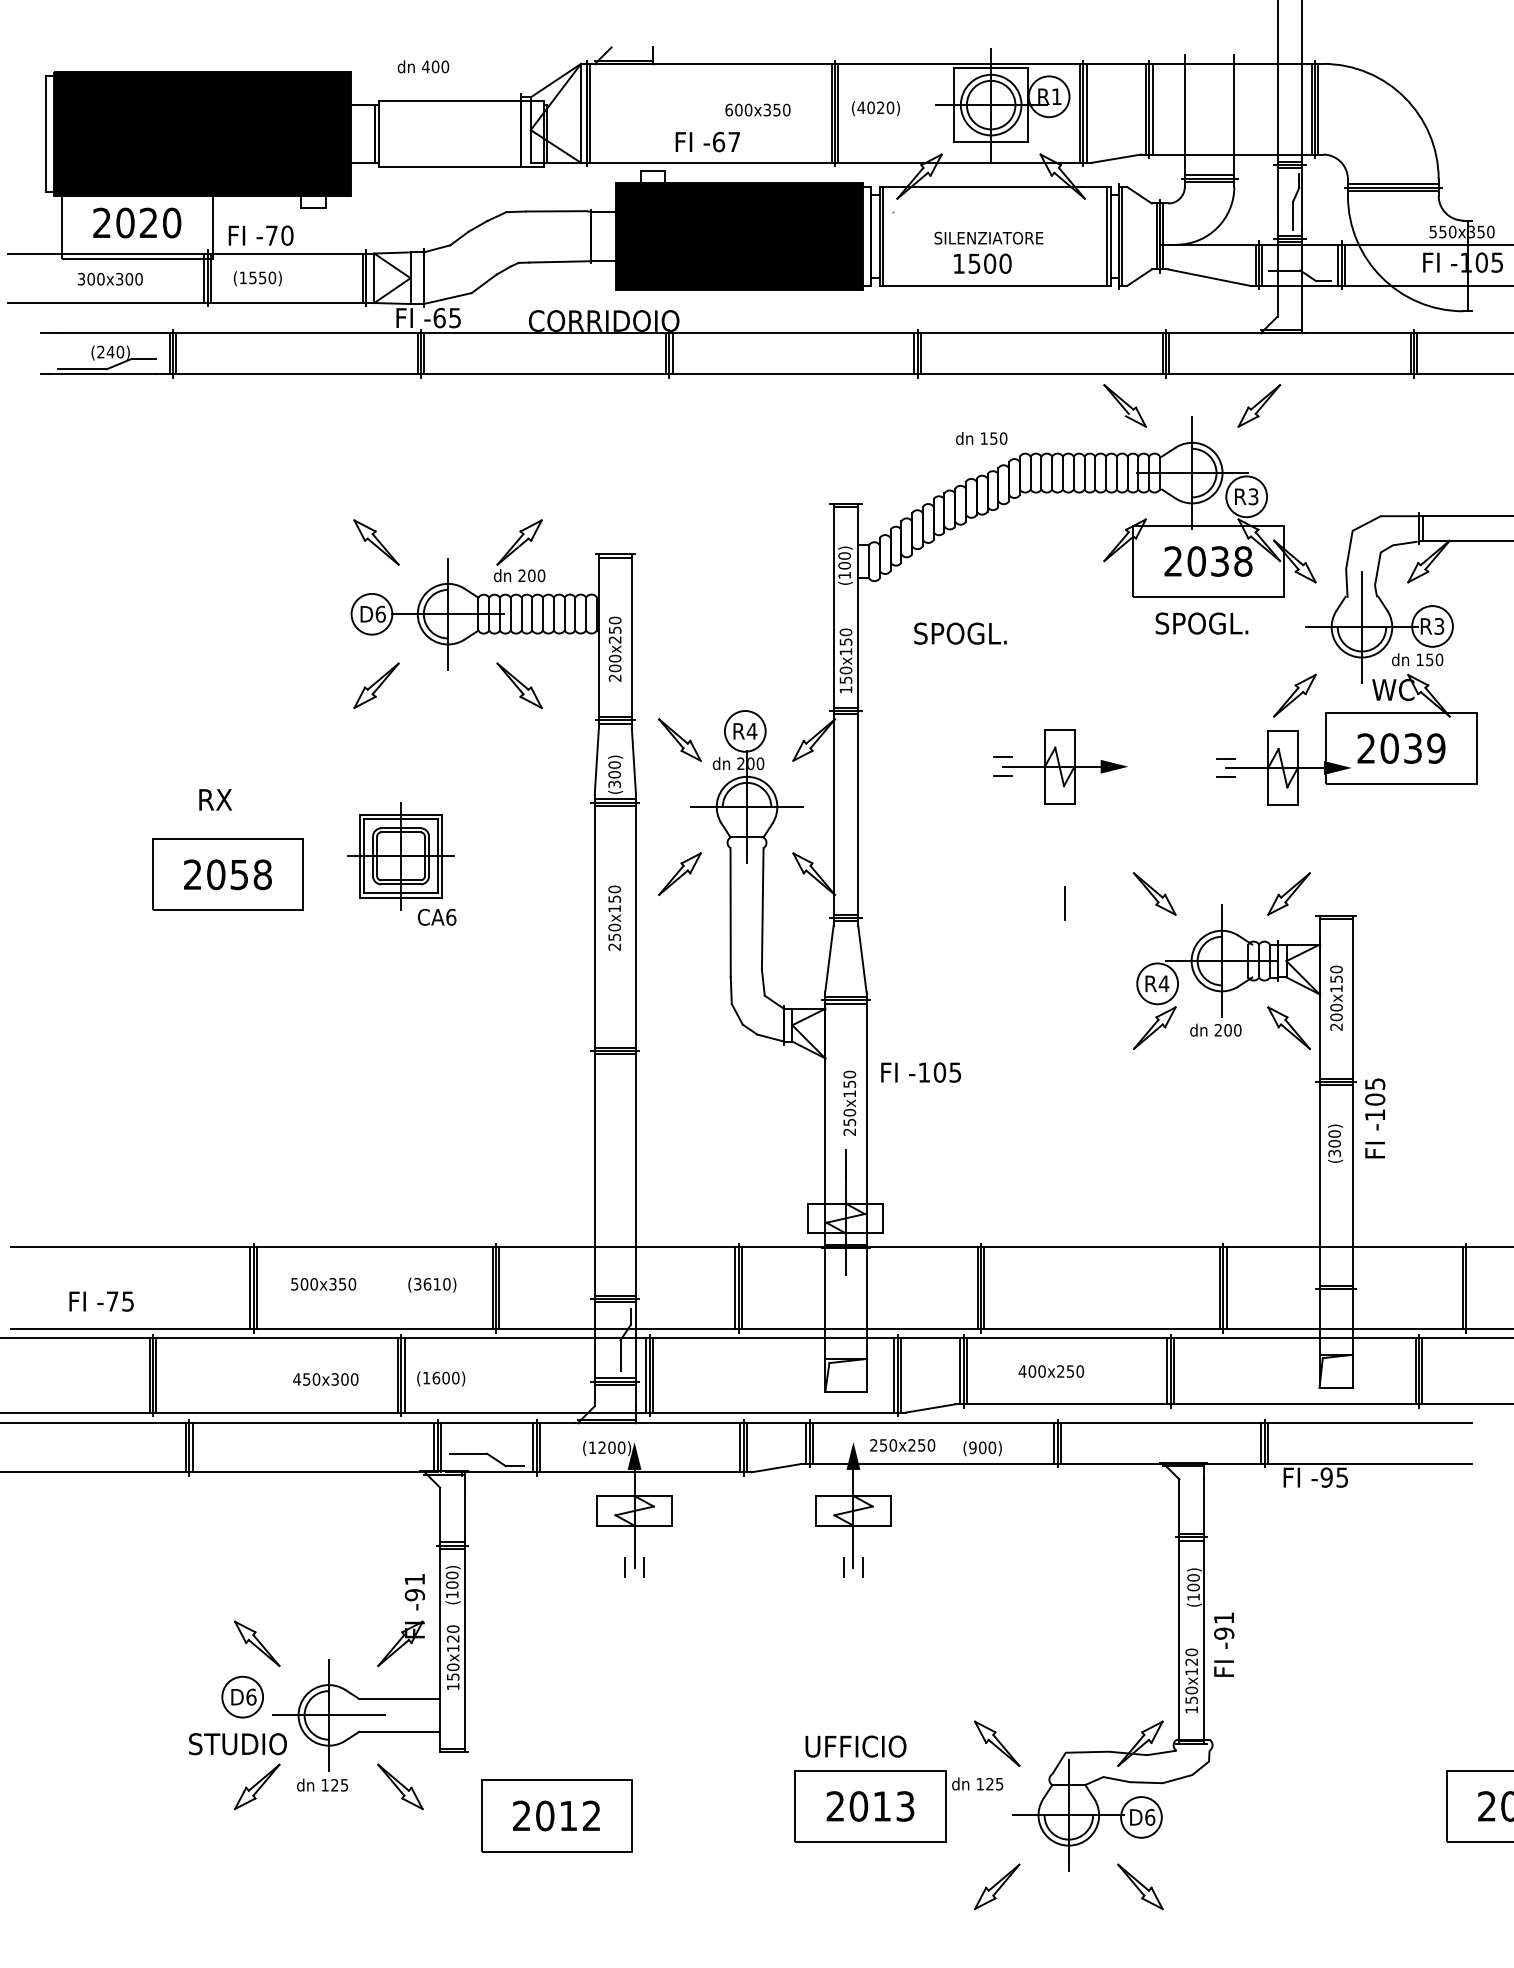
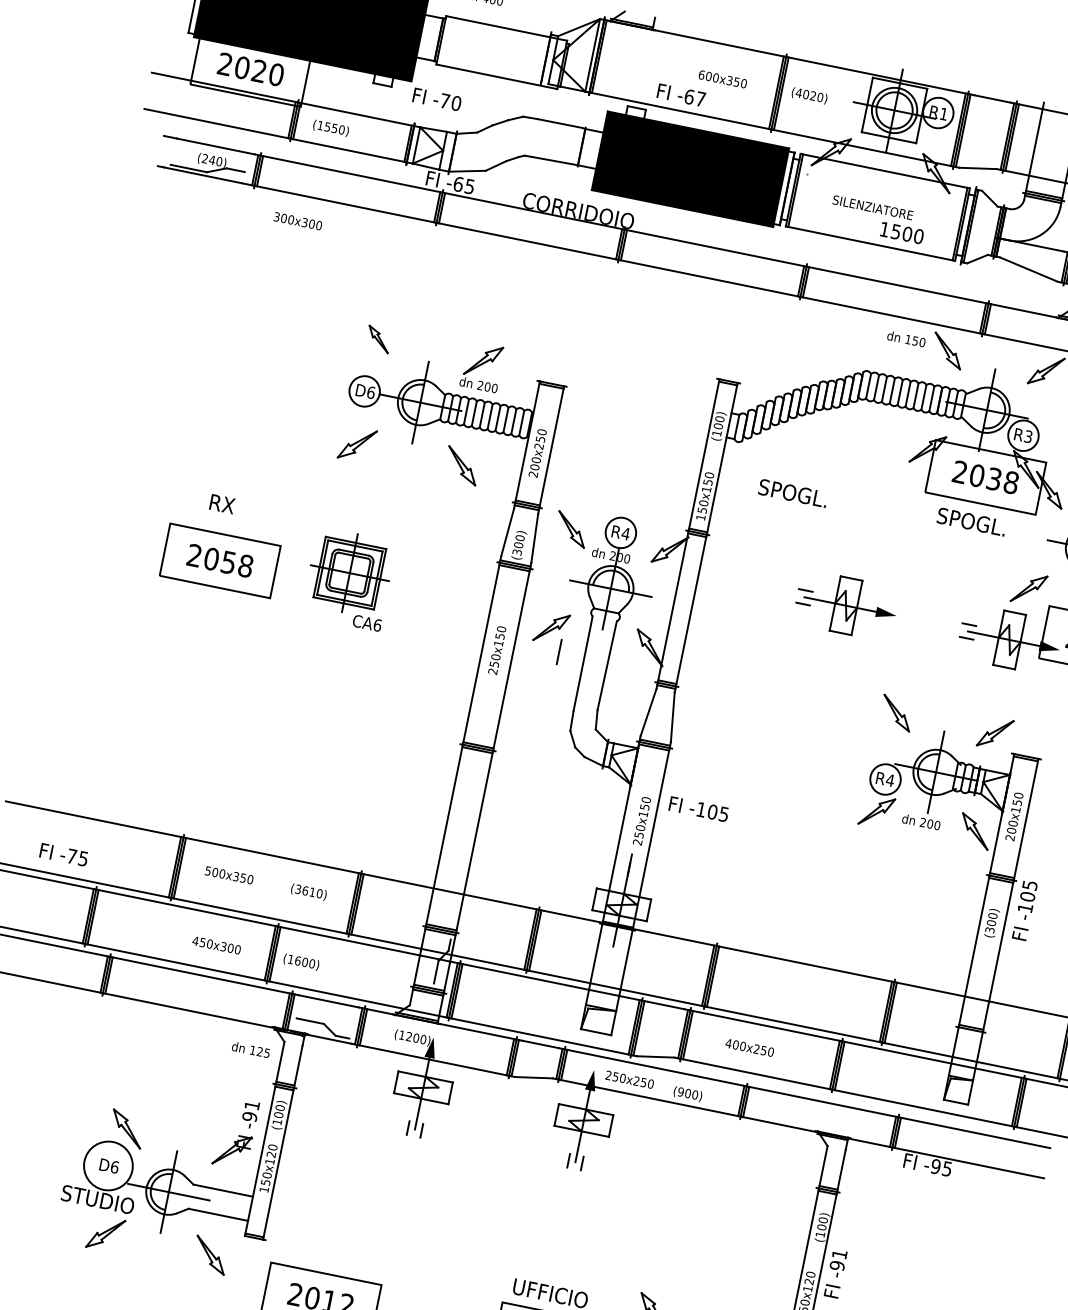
text: (260, 235) -> (436, 99), moved
text: (982, 263) -> (901, 232), moved
text: (109, 278) -> (297, 220), moved
text: (981, 438) -> (906, 339), moved
part: (376, 542) -> (378, 339), size x0.7
line: (1064, 903) -> (558, 651), moved
circle: (242, 1696) -> (108, 1165), size x1.6
text: (322, 1784) -> (251, 1049), moved

